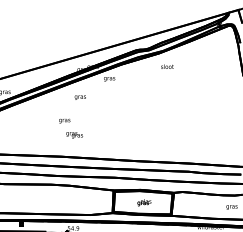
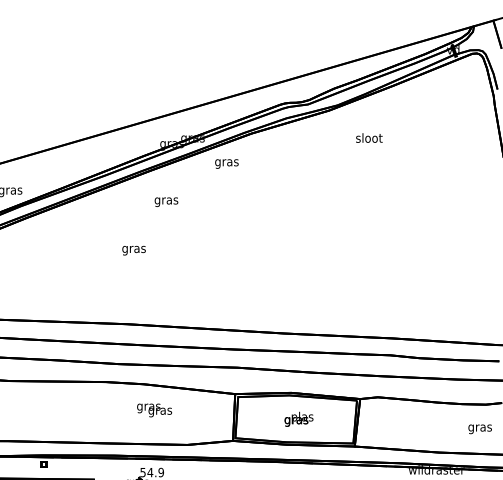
text: (167, 66) -> (369, 137), moved
text: (74, 135) -> (154, 410), moved

